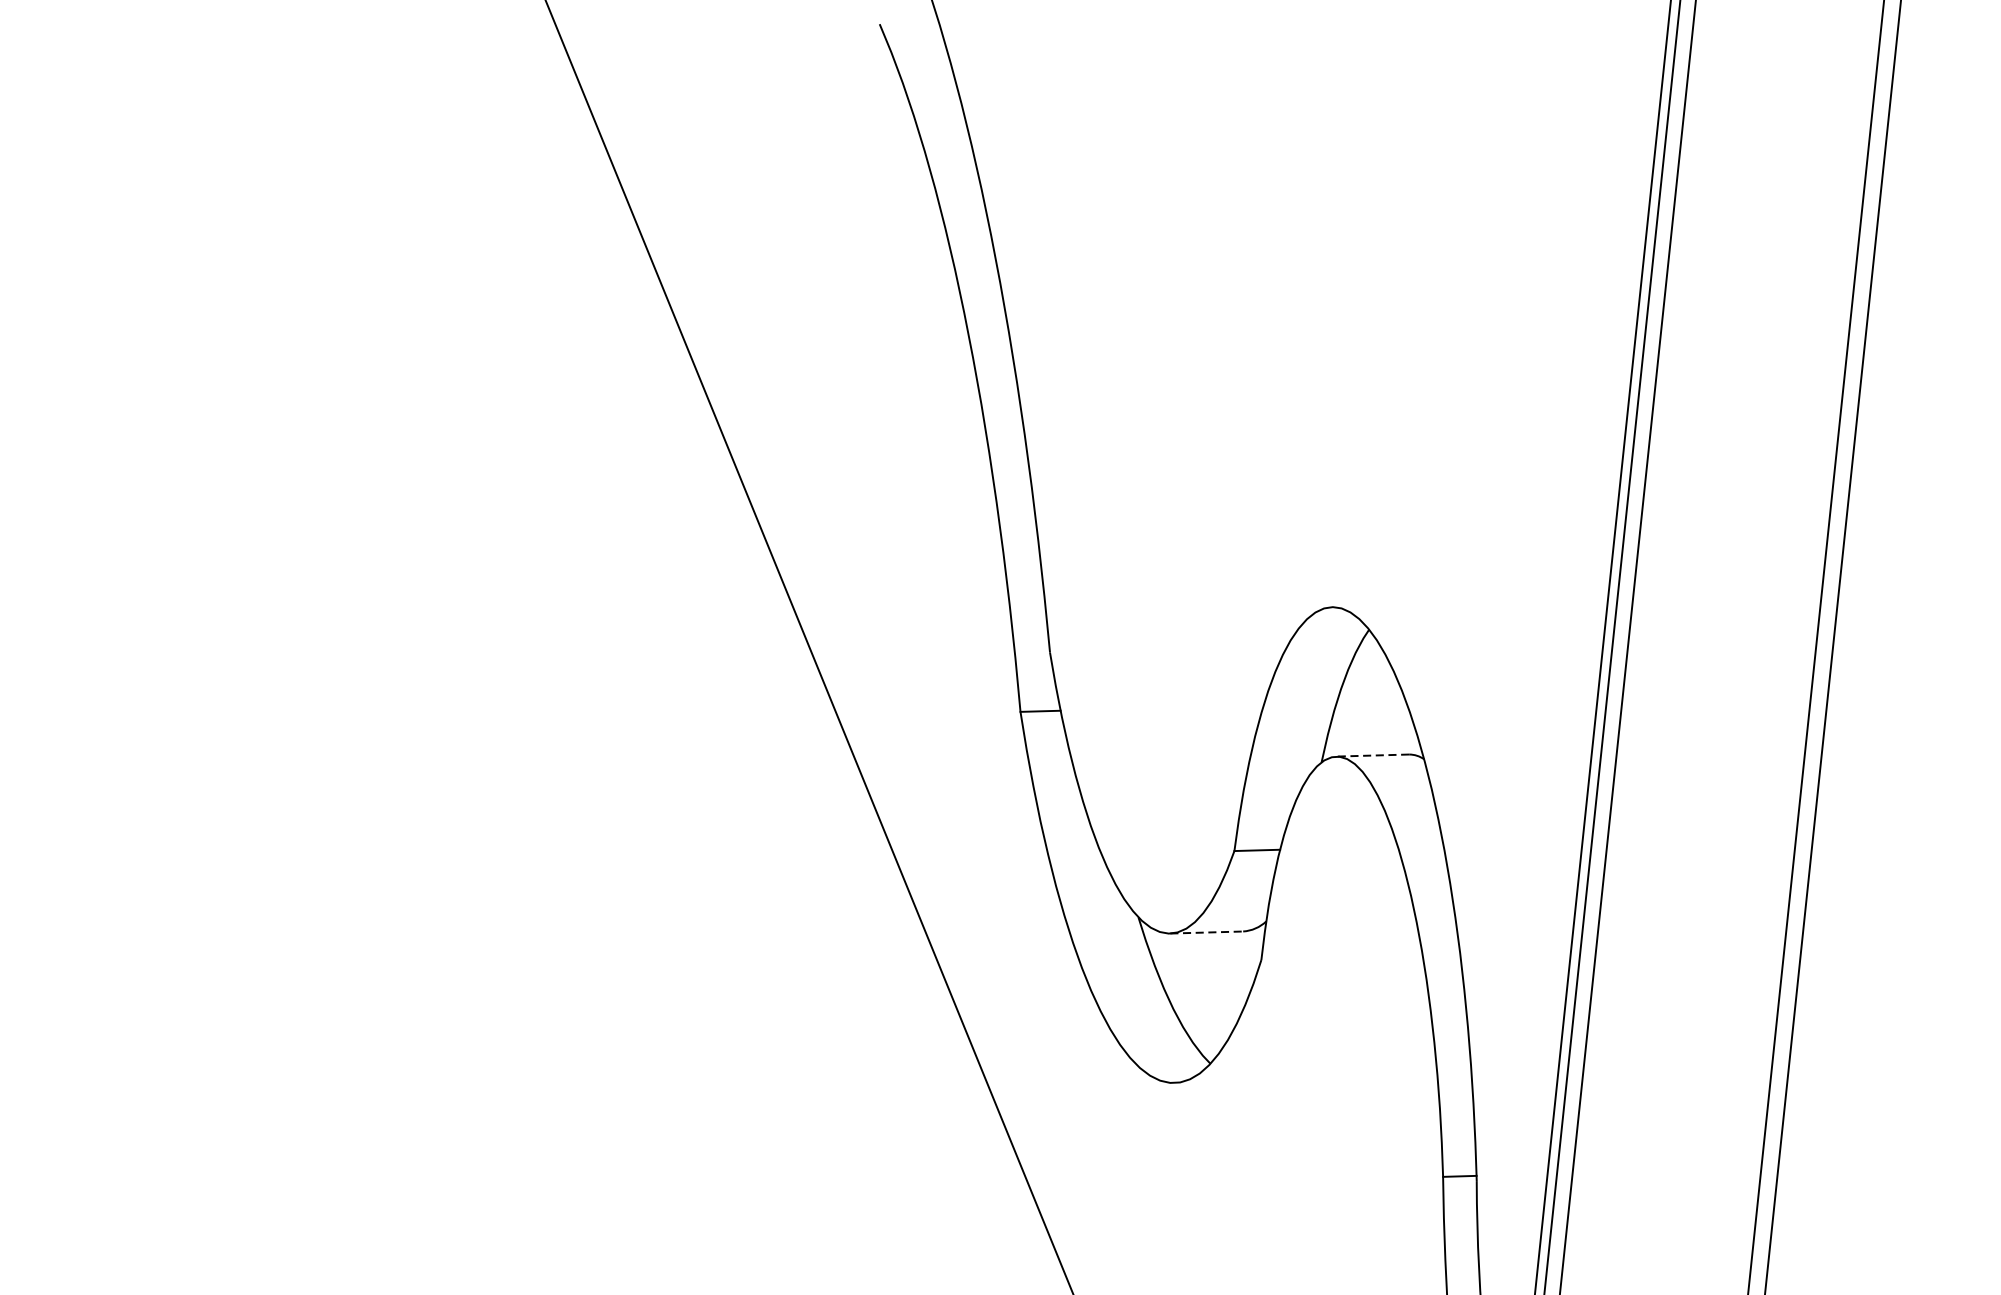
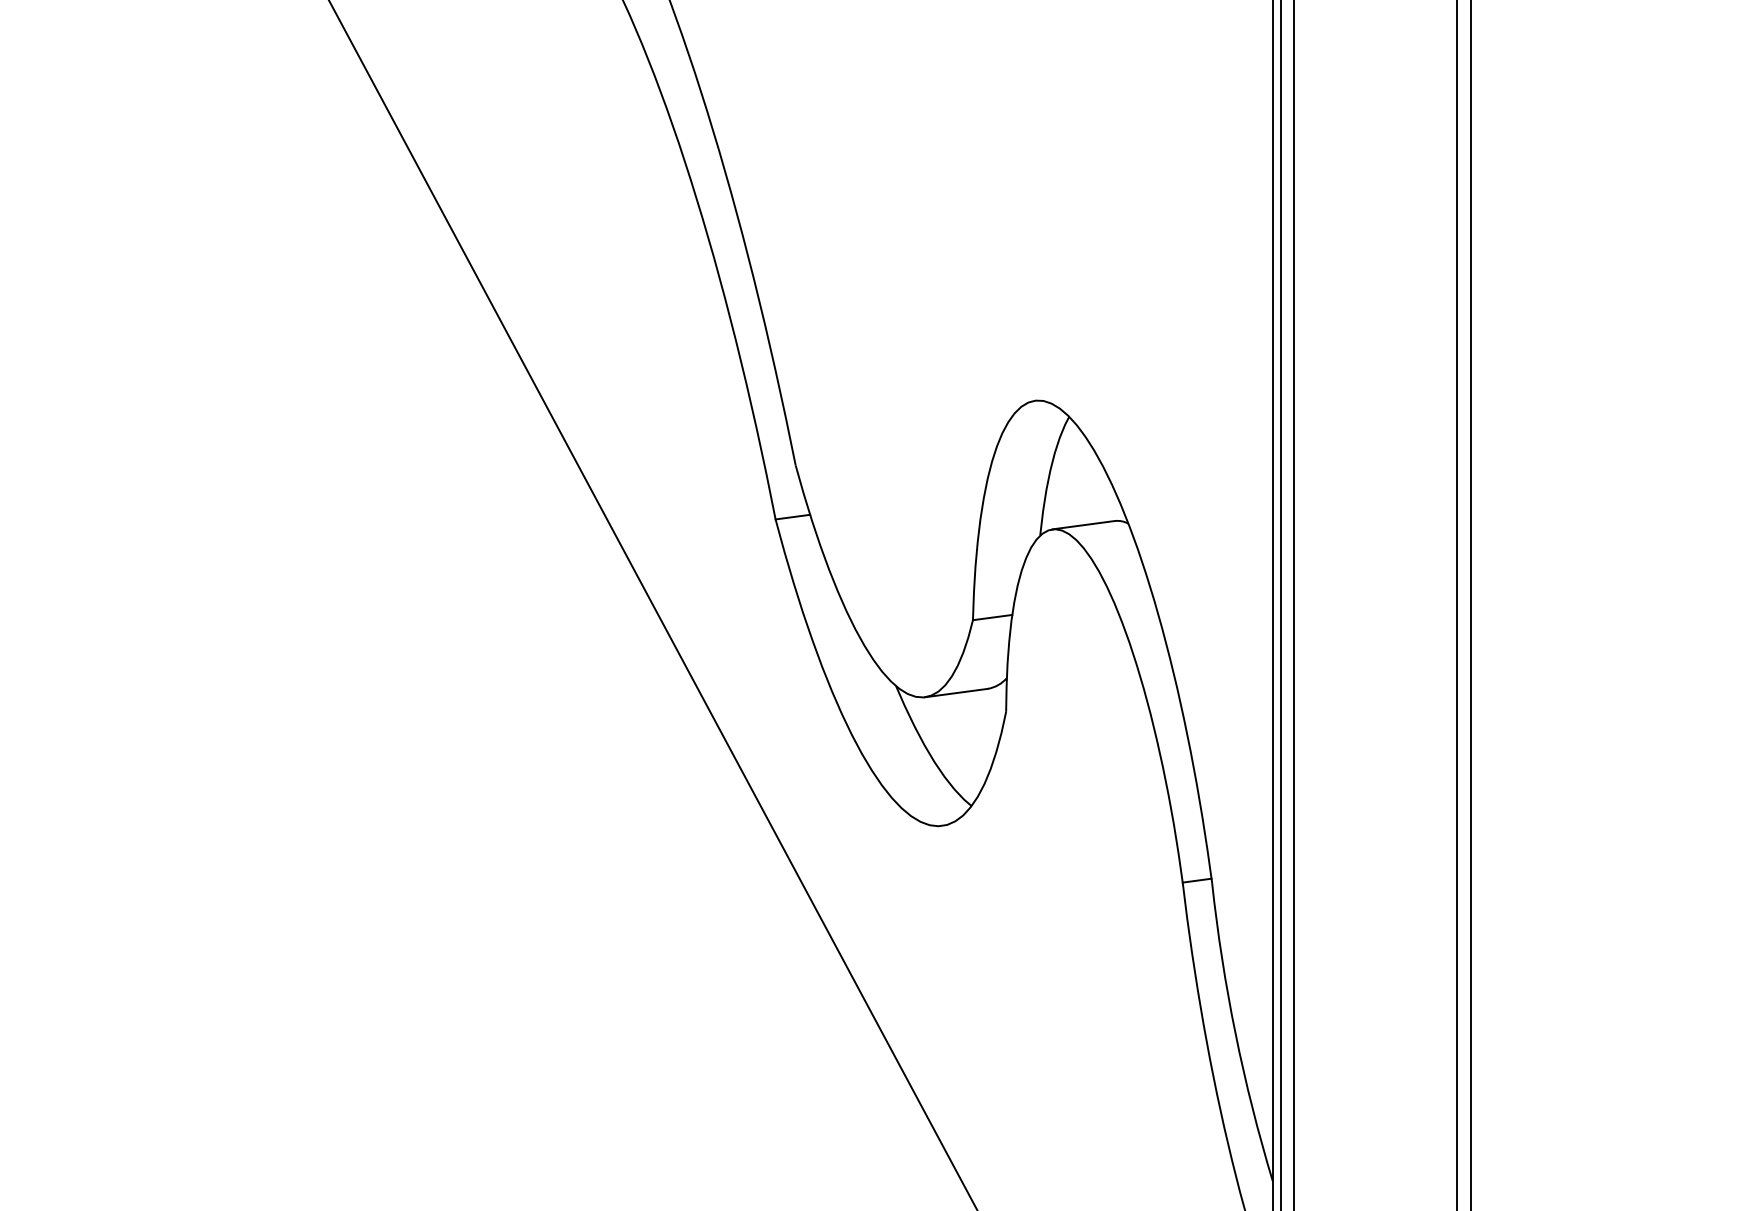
line: (1372, 755) -> (1083, 525), dashed -> solid
line: (1206, 933) -> (956, 693), dashed -> solid

